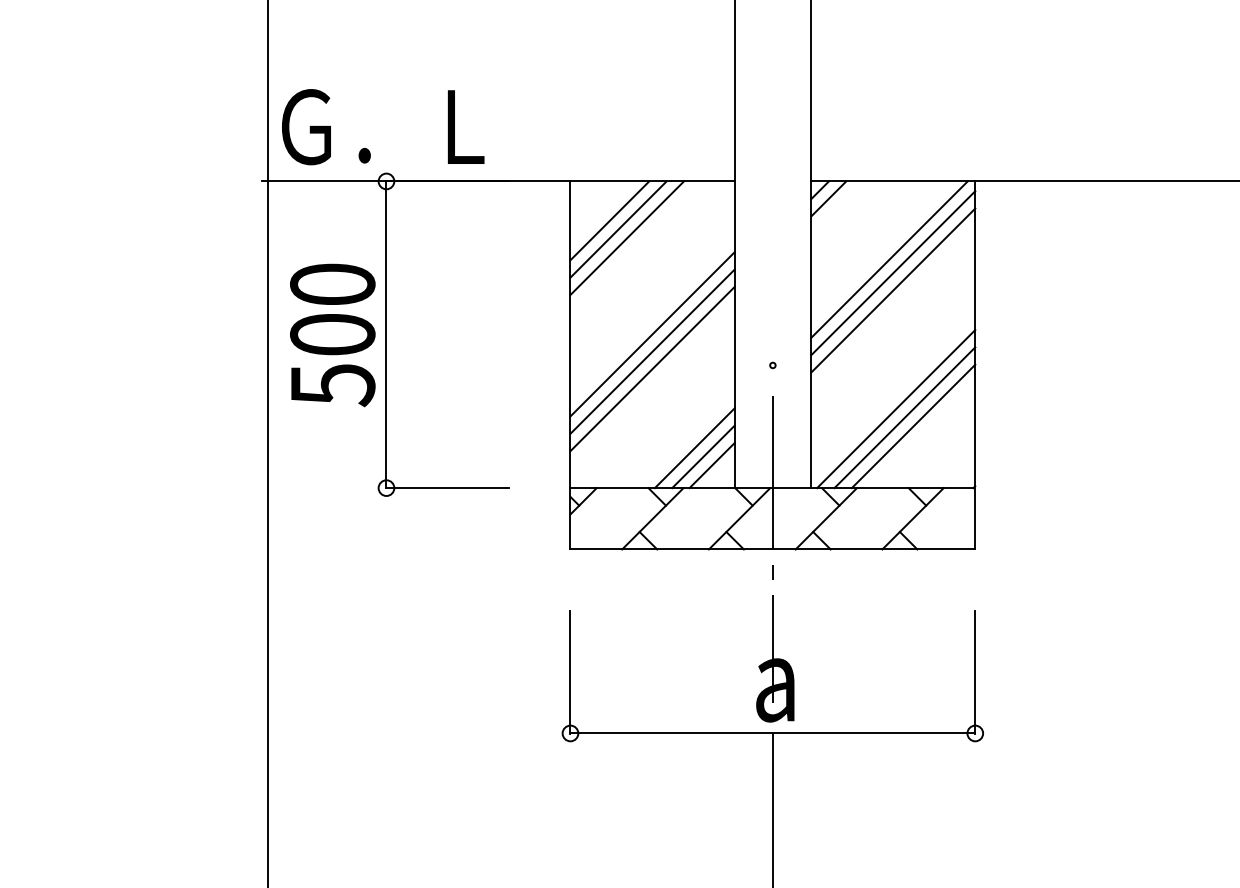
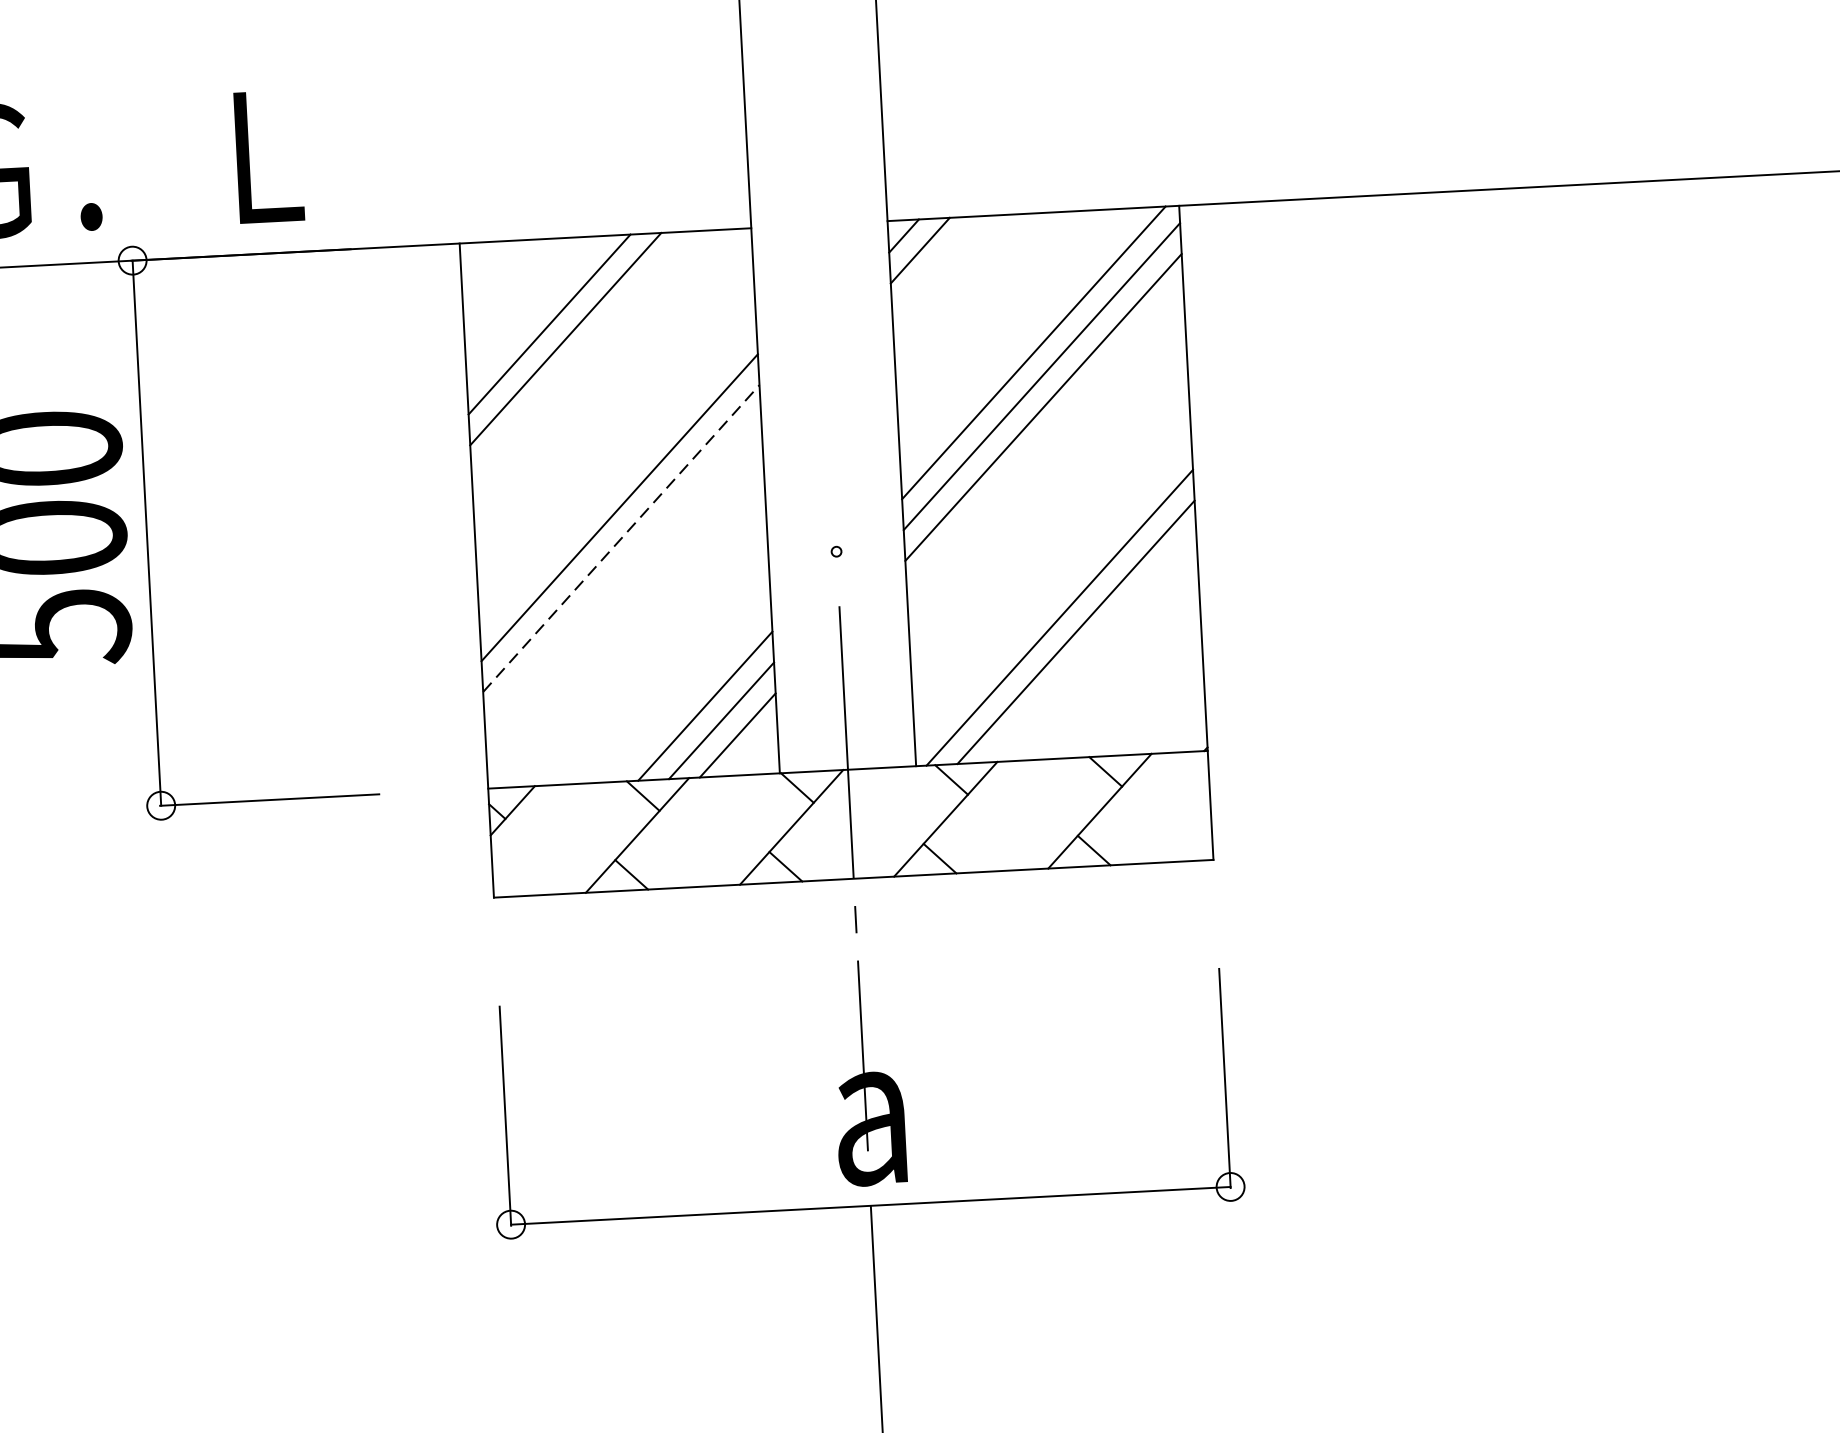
line: (609, 220) -> (532, 309), removed
line: (652, 351) -> (621, 538), solid -> dashed
line: (652, 369) -> (622, 570), removed
line: (913, 426) -> (1092, 647), removed

